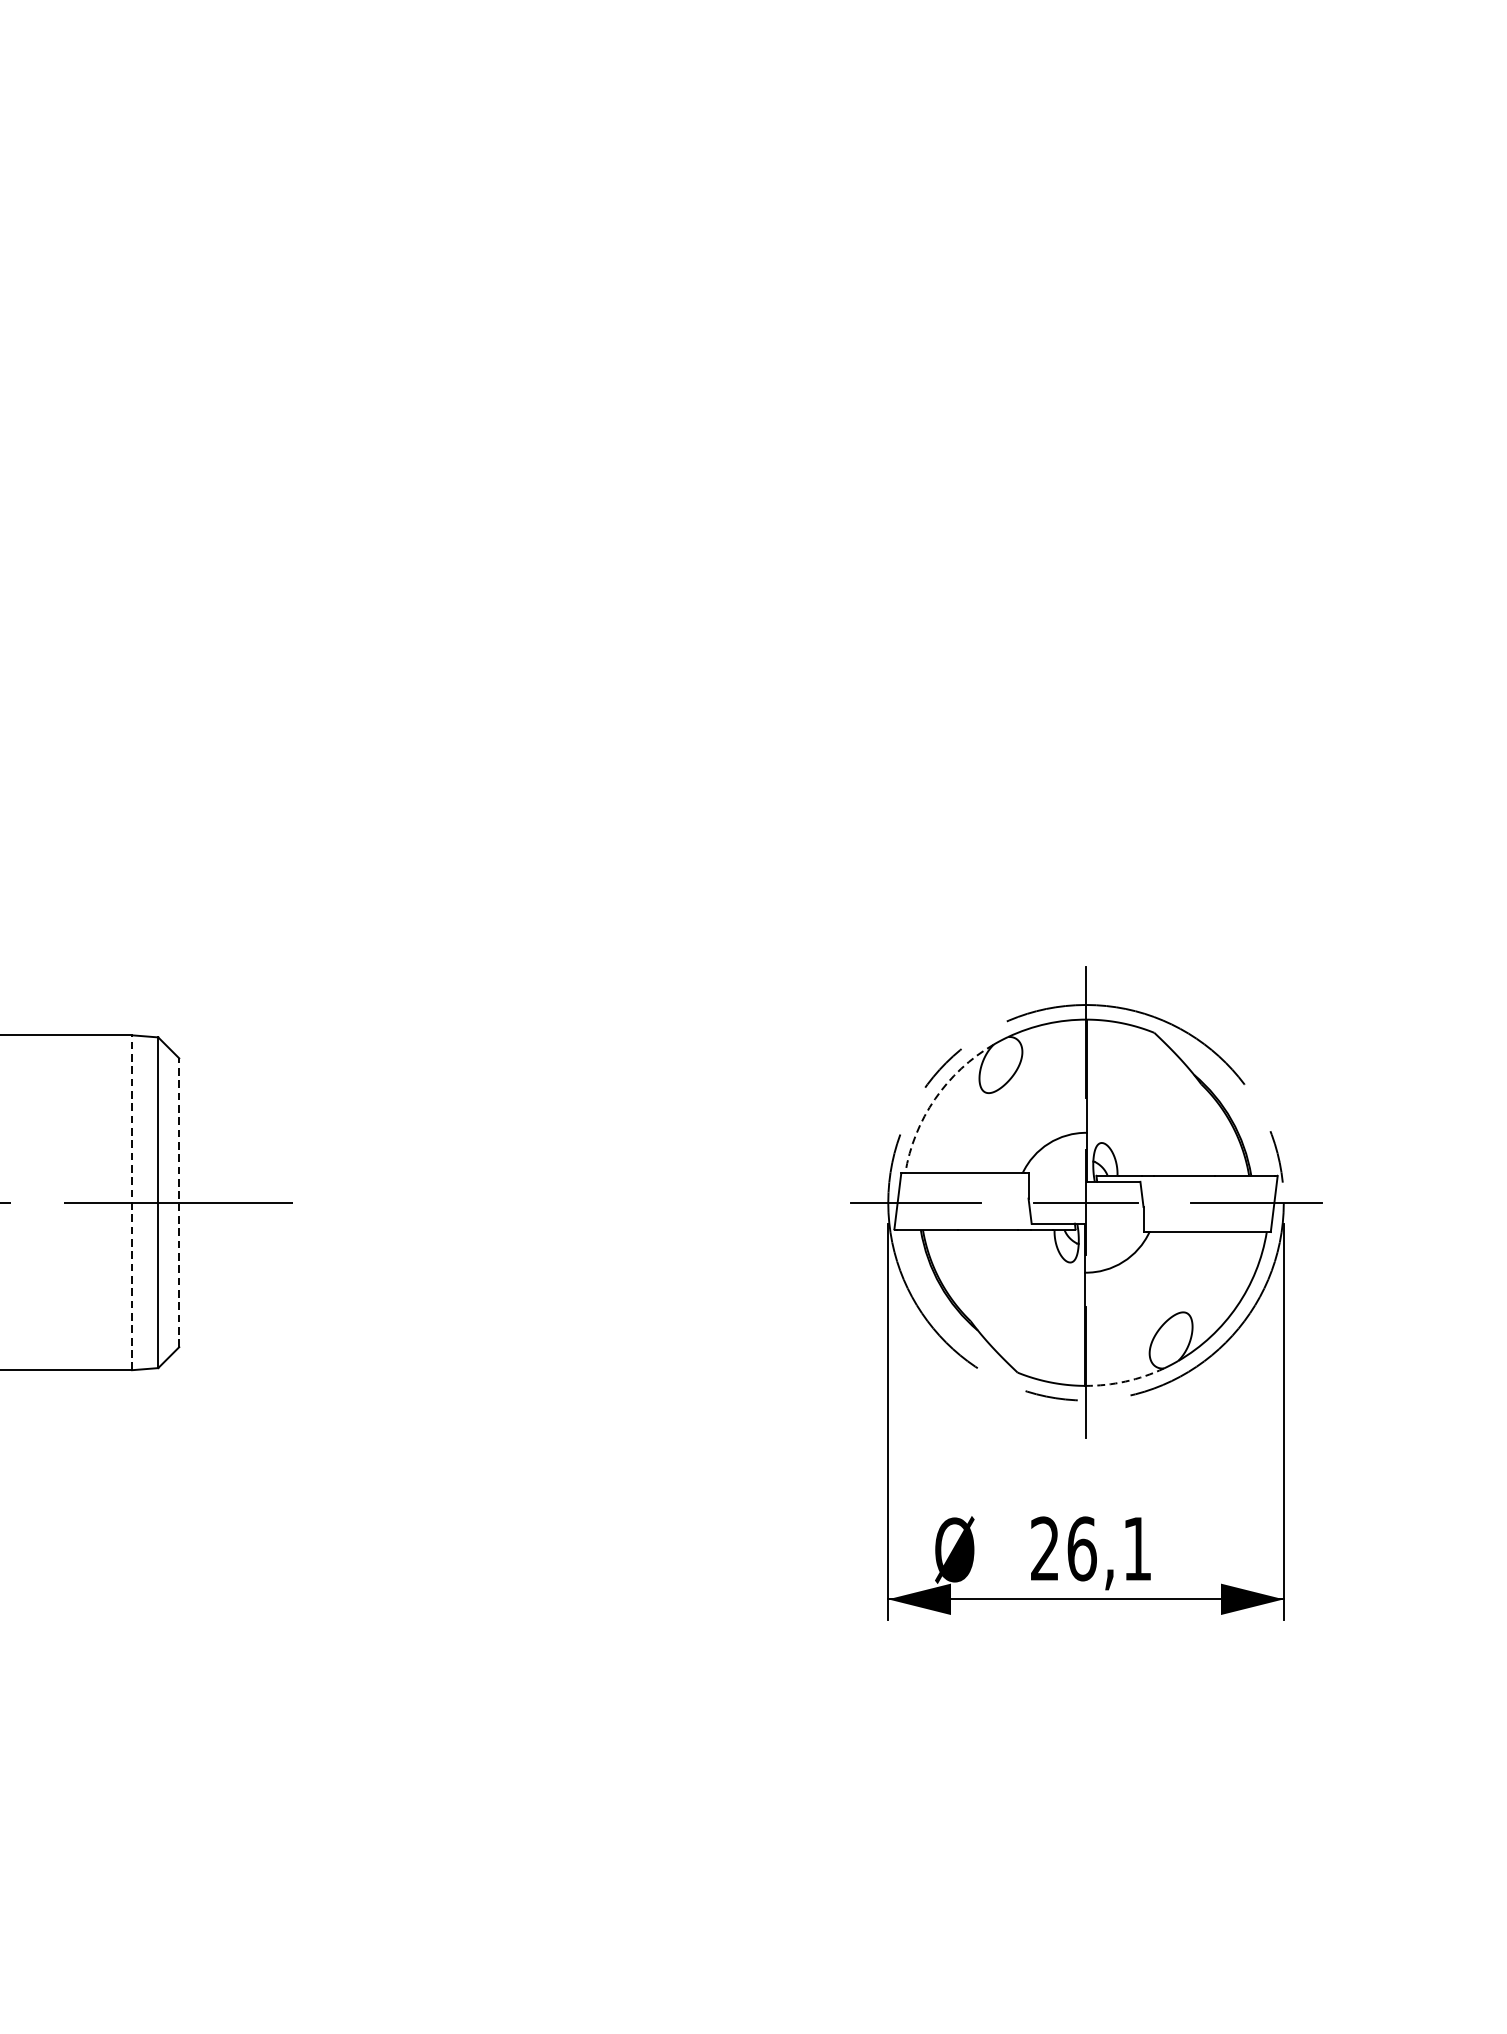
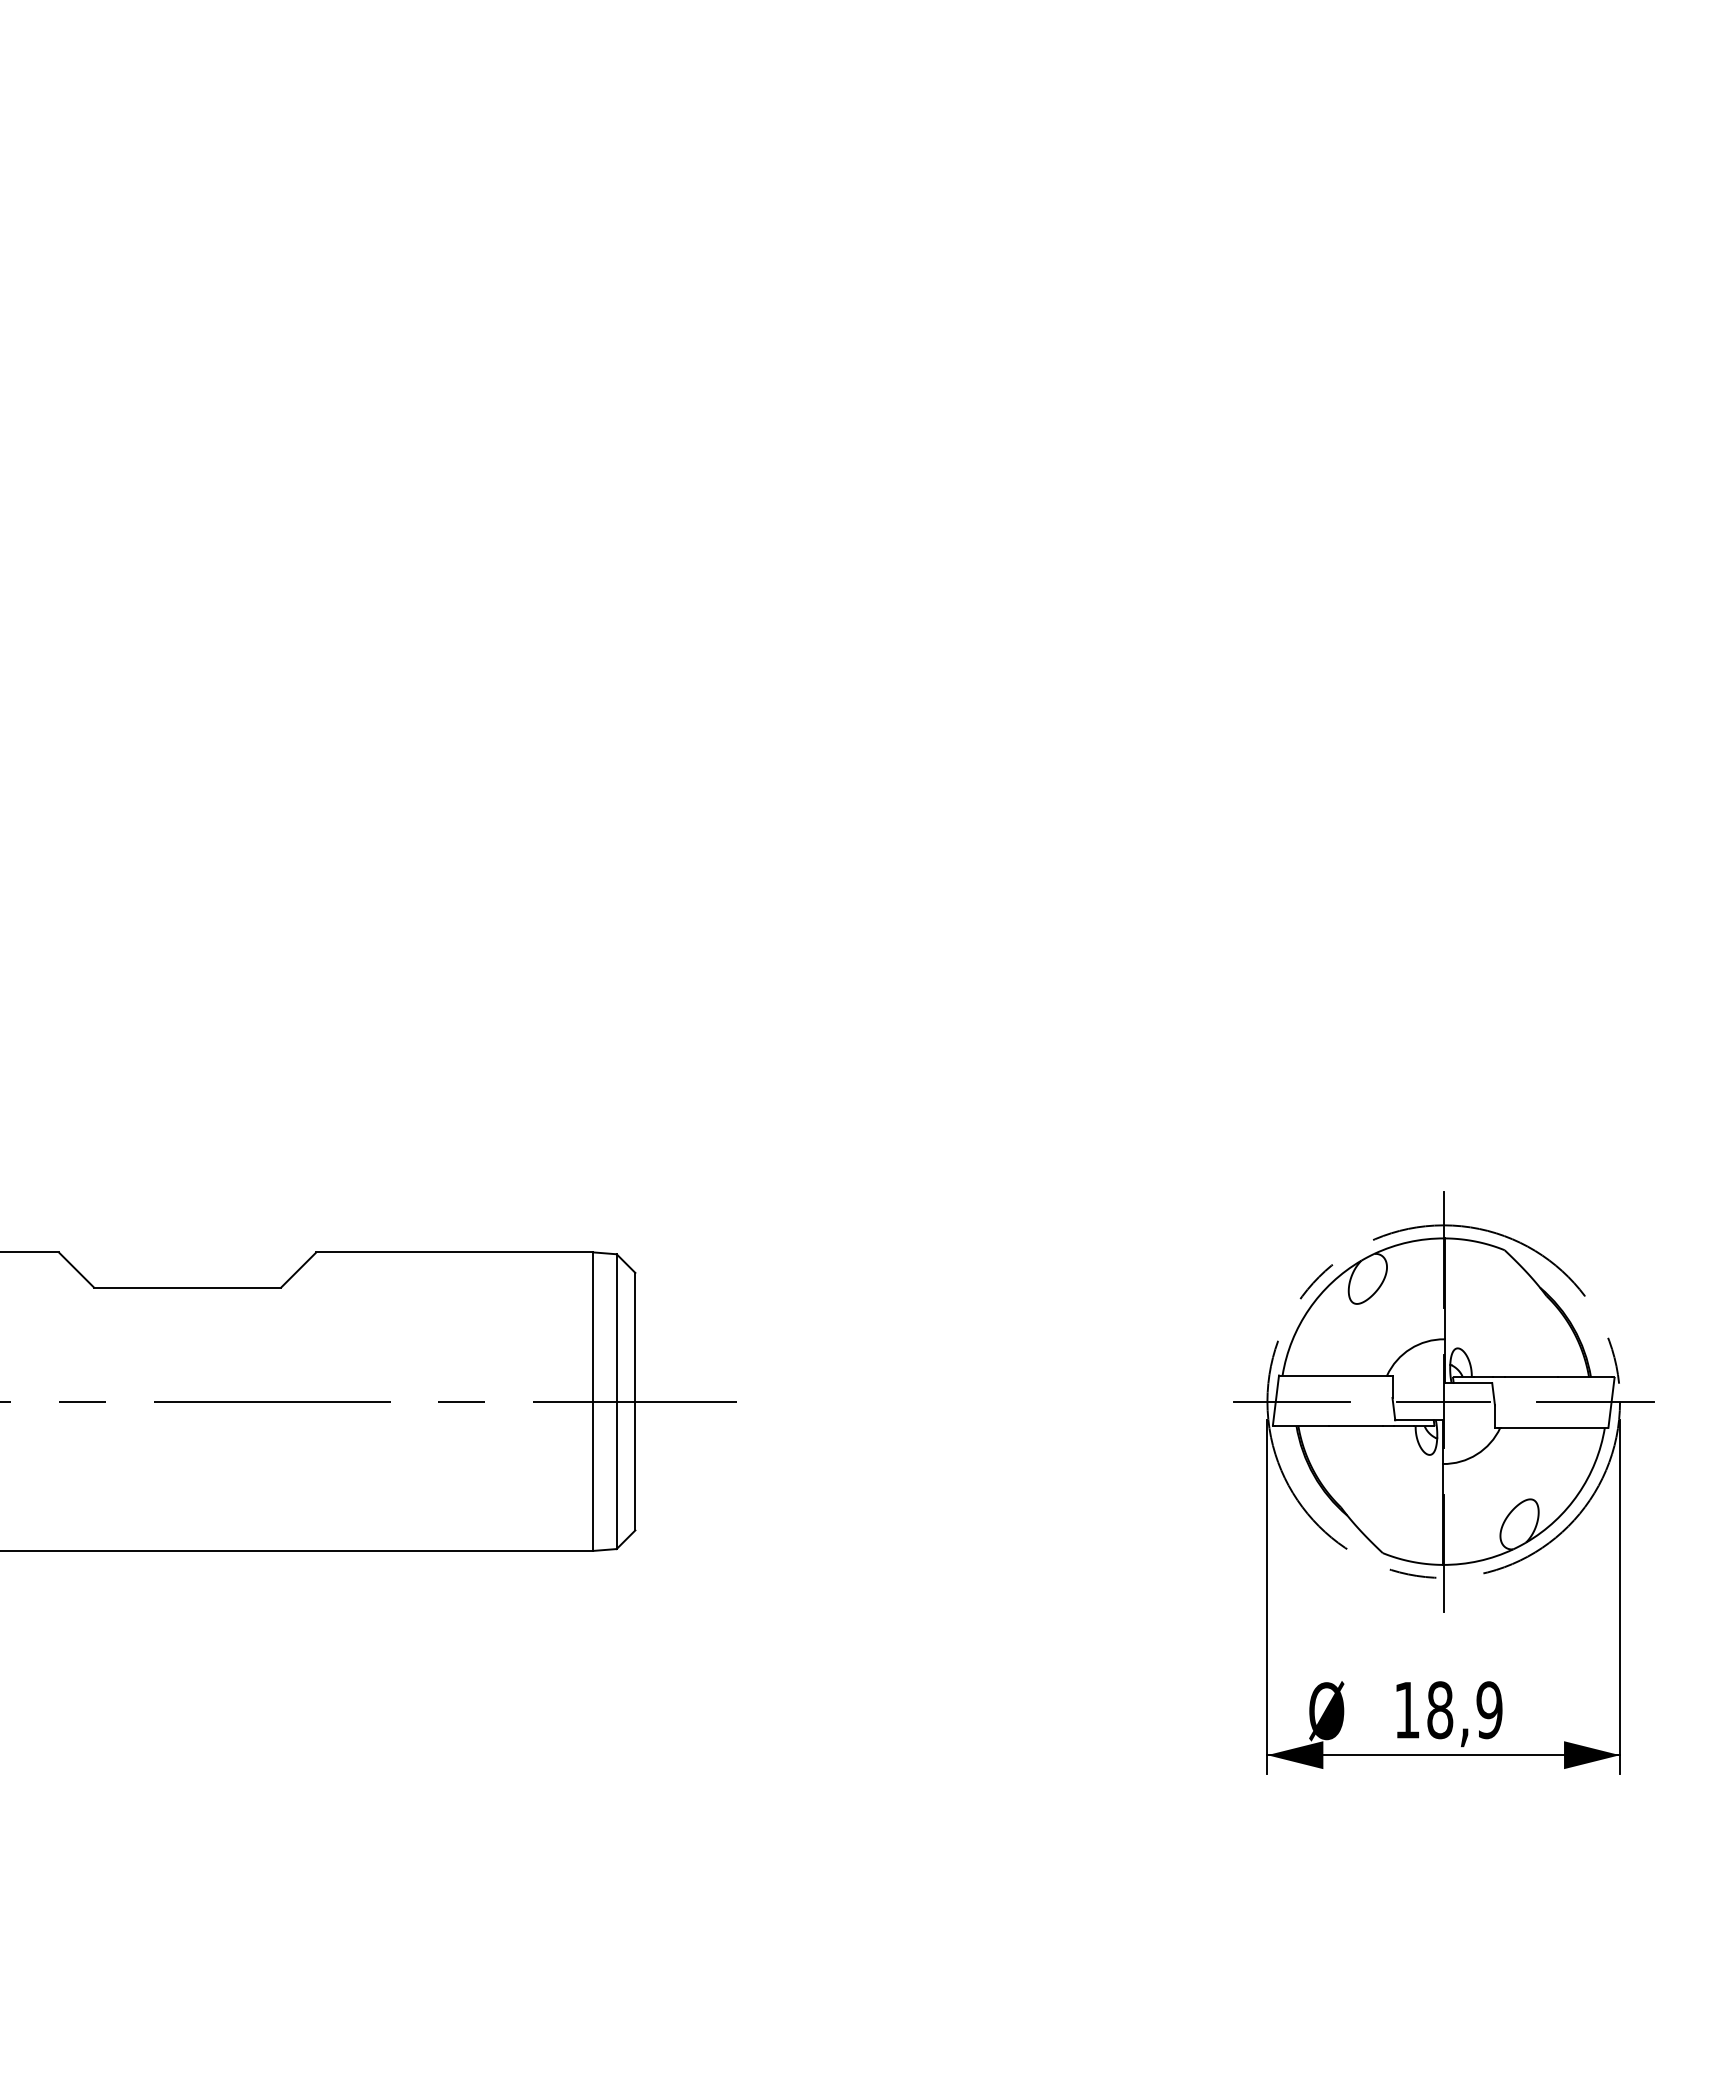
arc: (935, 1099) -> (1309, 1309), dashed -> solid
line: (132, 1202) -> (593, 1401), dashed -> solid
line: (179, 1202) -> (635, 1401), dashed -> solid
arc: (1125, 1382) -> (1478, 1561), dashed -> solid
text: (1091, 1549) -> (1448, 1710), 26,1 -> 18,9

